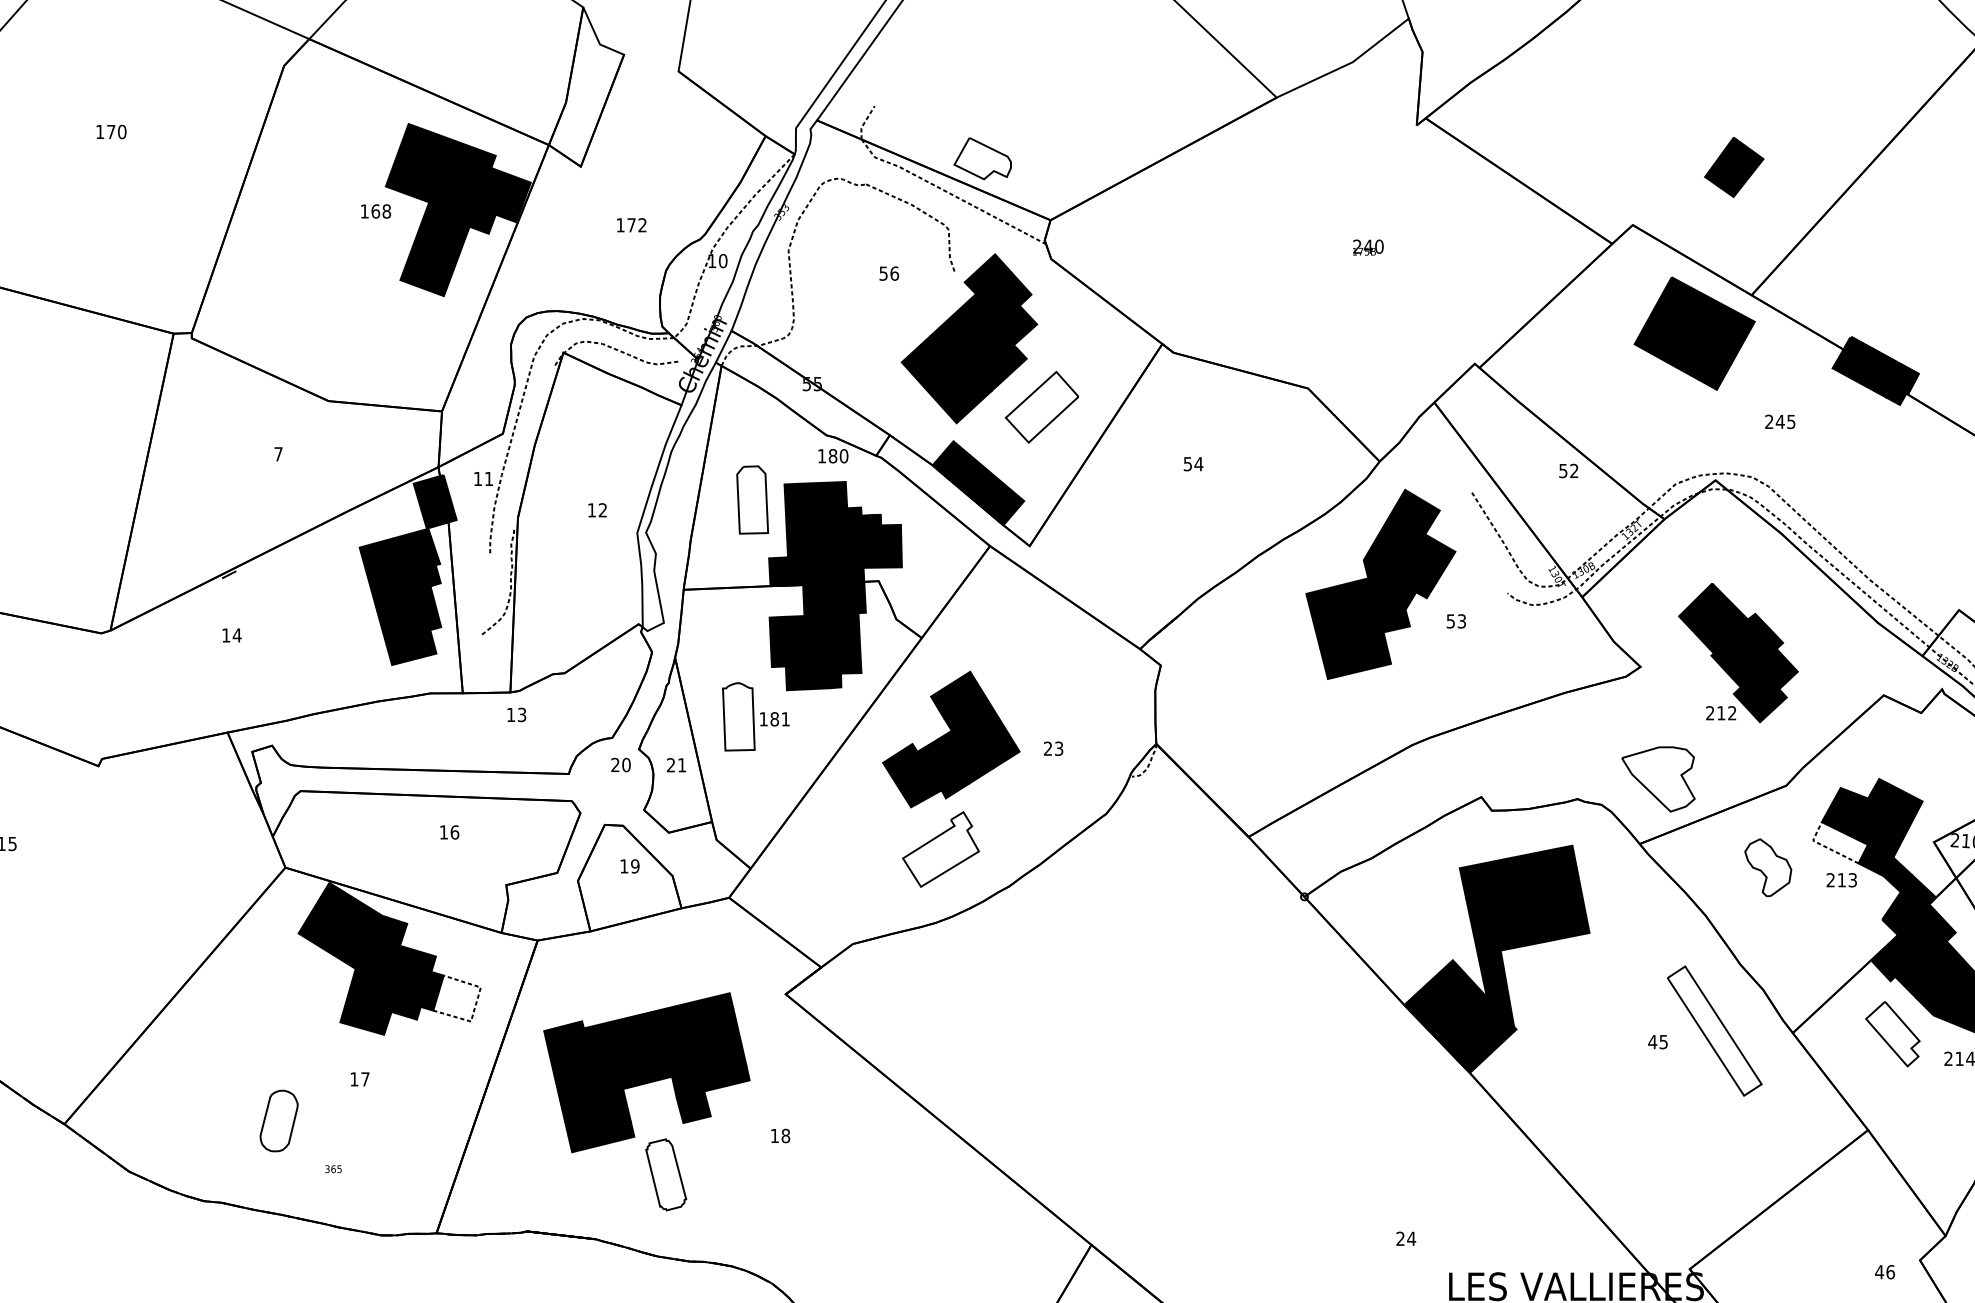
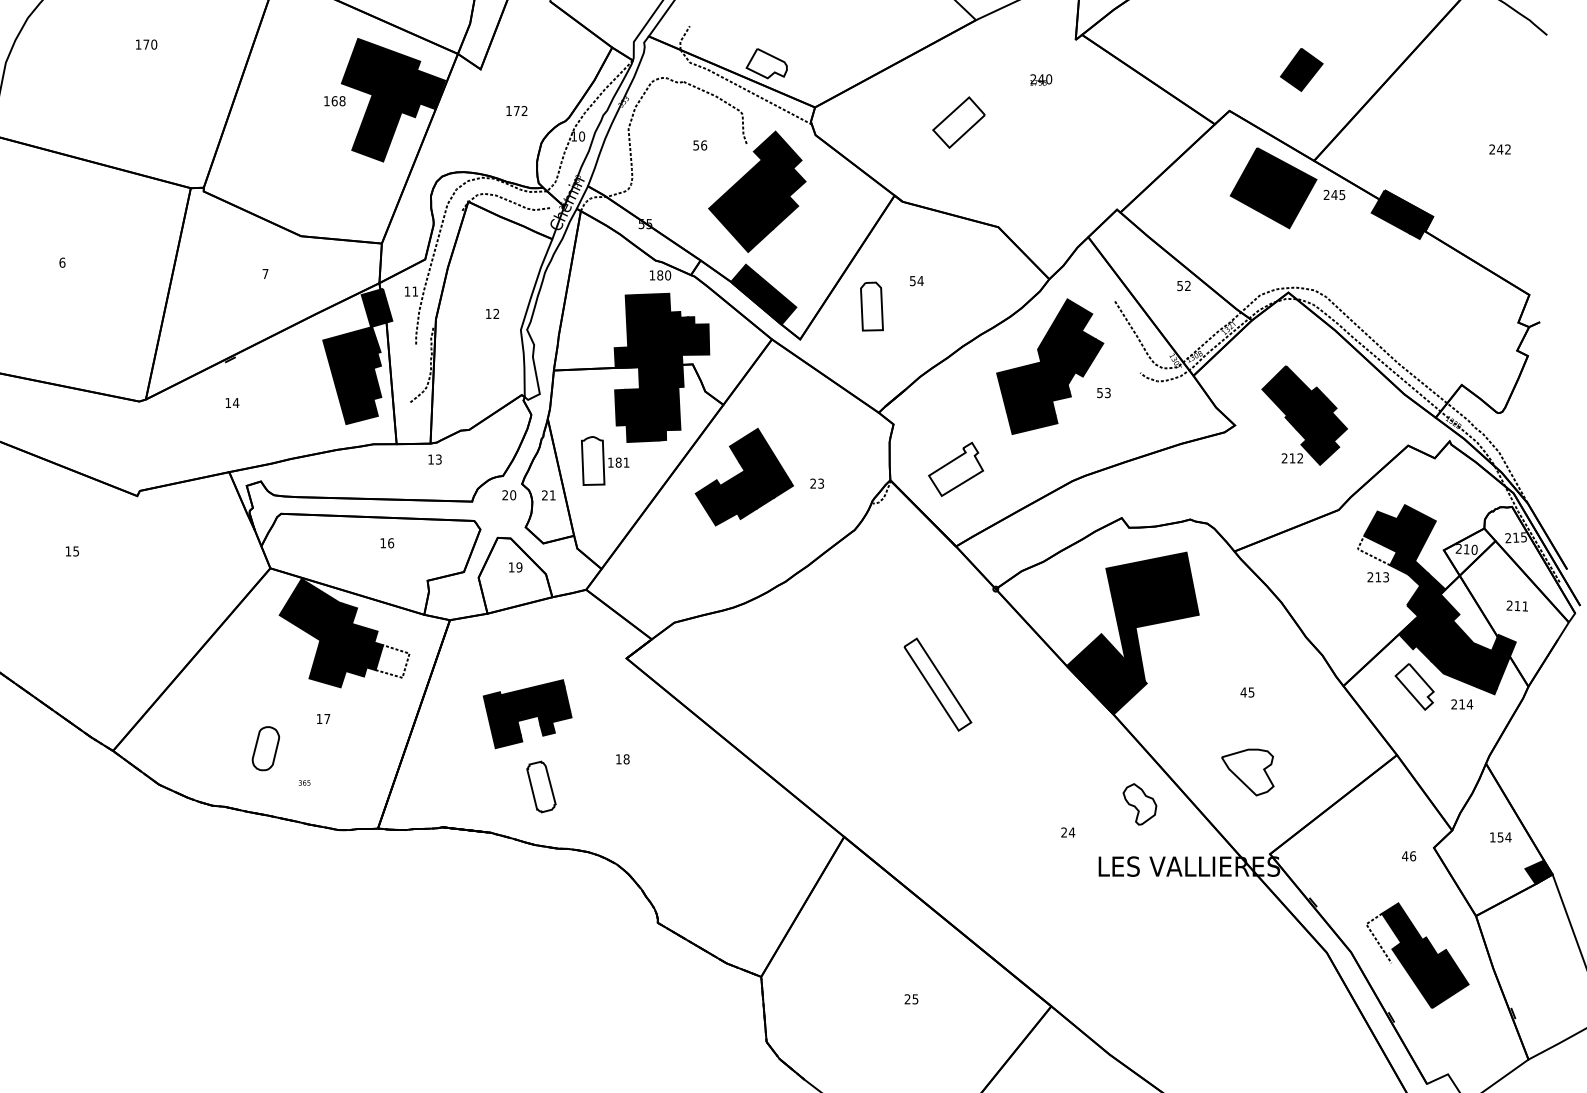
text: (1368, 246) -> (1041, 79), moved
part: (1041, 407) -> (958, 122), moved
text: (1780, 421) -> (1334, 194), moved
part: (751, 499) -> (871, 306), moved
part: (1658, 779) -> (1247, 772), moved
part: (940, 848) -> (955, 468), moved
part: (1767, 867) -> (1139, 804), moved
part: (1714, 1030) -> (937, 684), moved
part: (646, 1071) -> (527, 713), size x0.6

